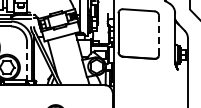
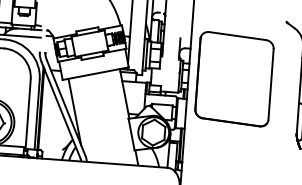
line: (159, 34) -> (271, 82), dashed -> solid
line: (27, 62) -> (28, 115), dashed -> solid

